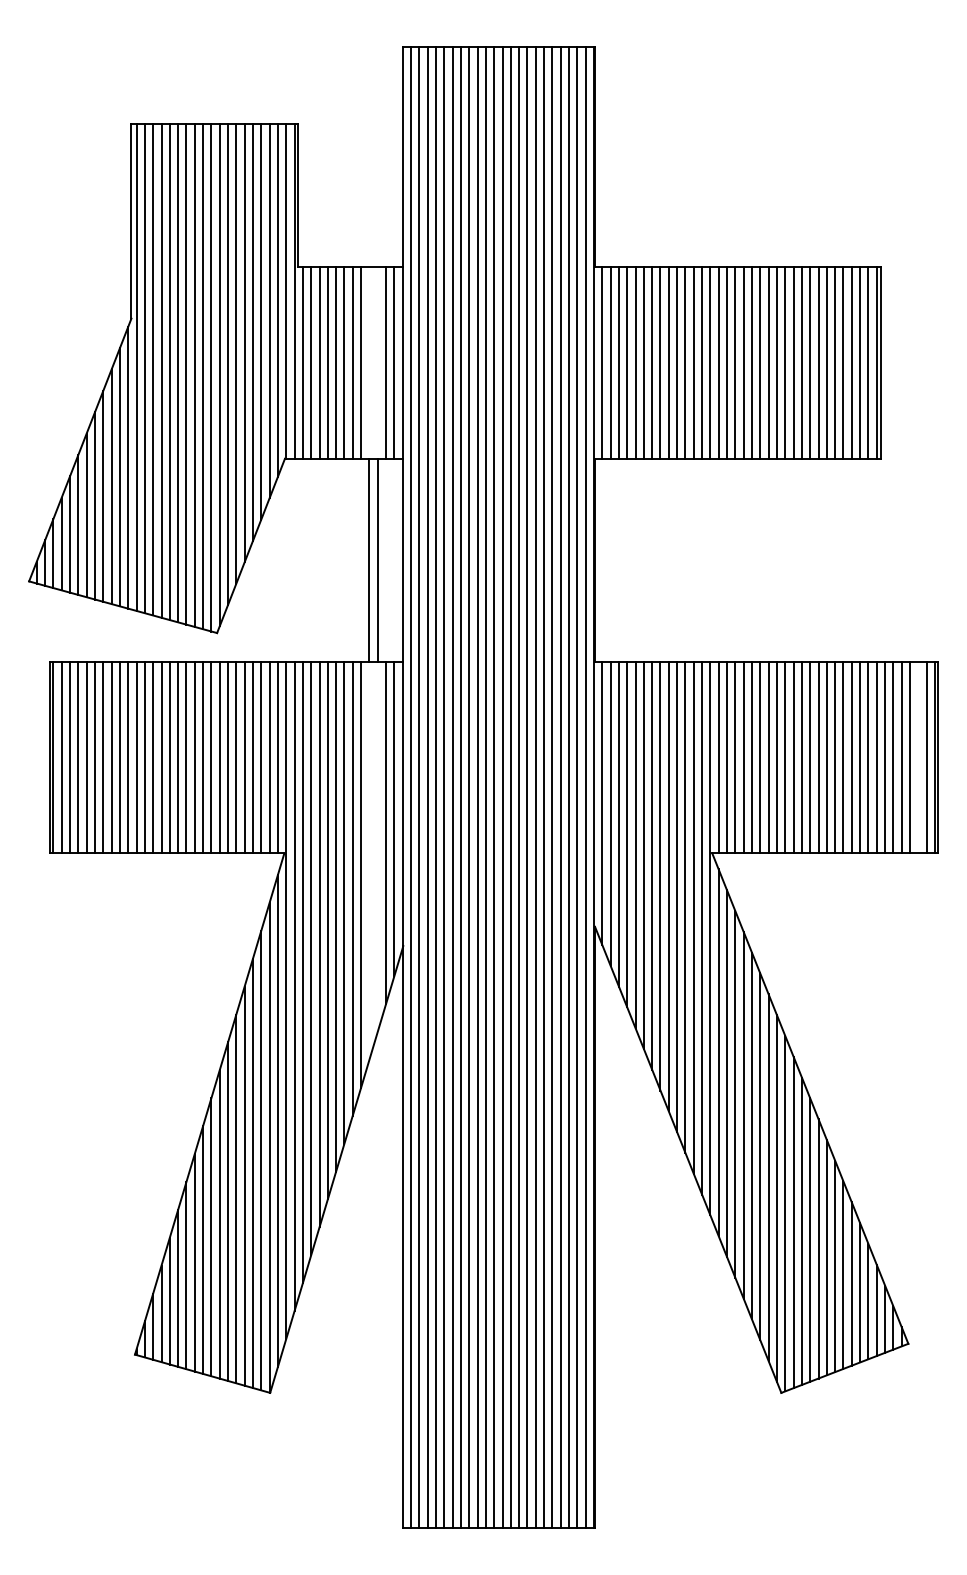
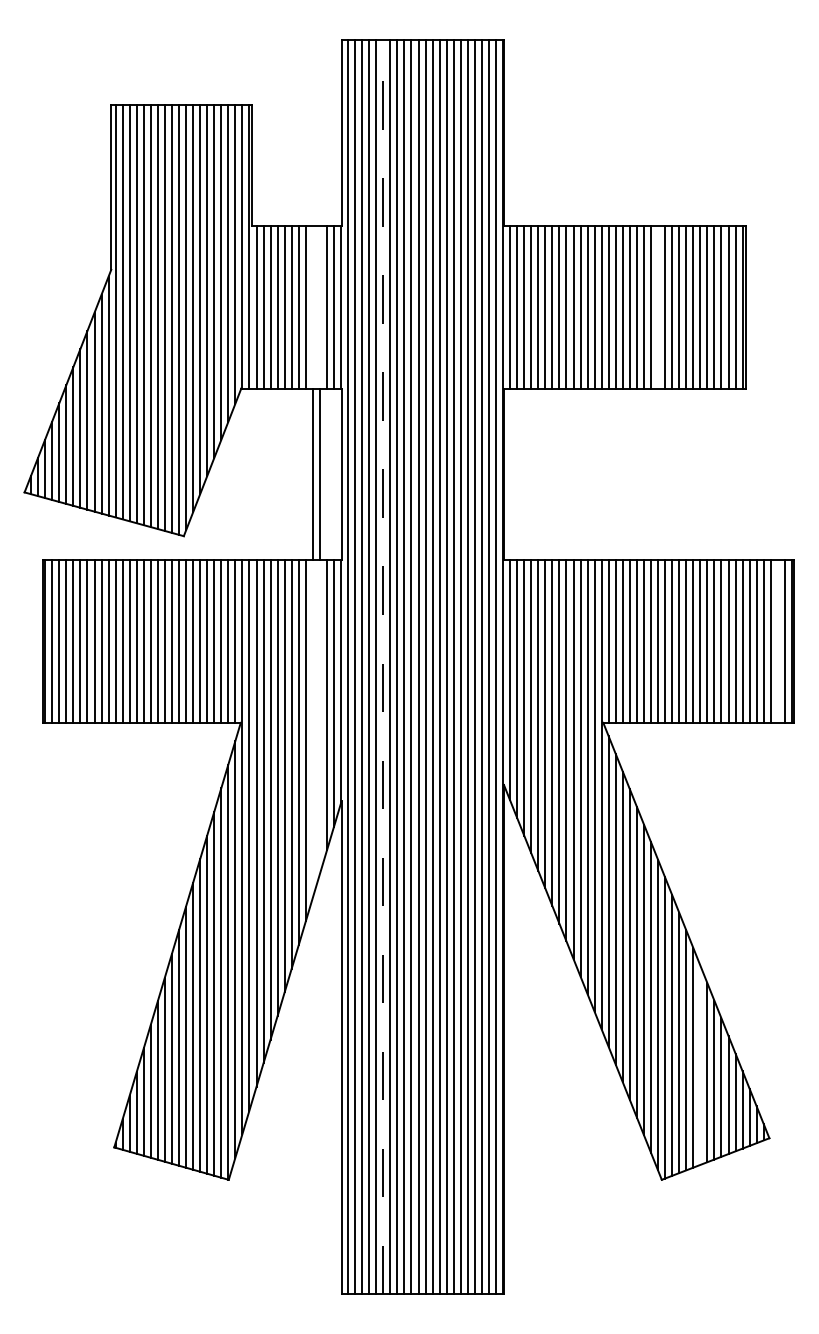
line: (776, 362) -> (657, 306), removed
line: (452, 787) -> (383, 667), solid -> dashed
line: (826, 1257) -> (700, 1065), removed

